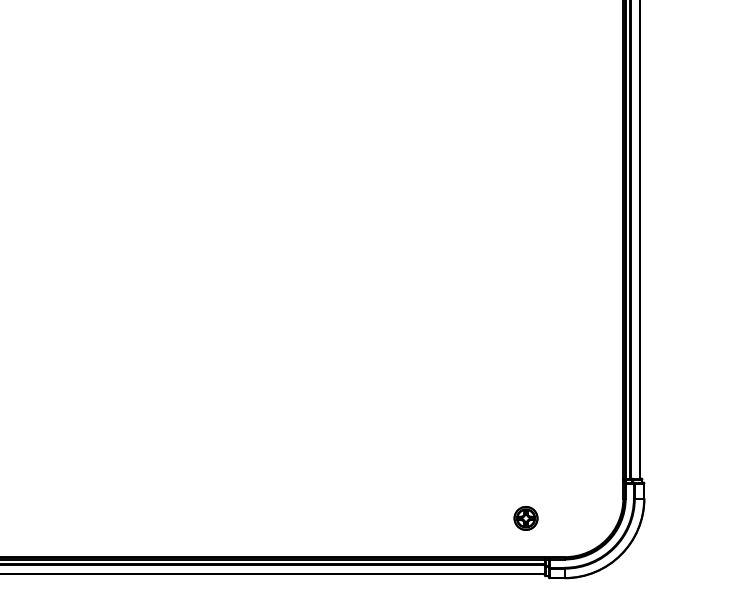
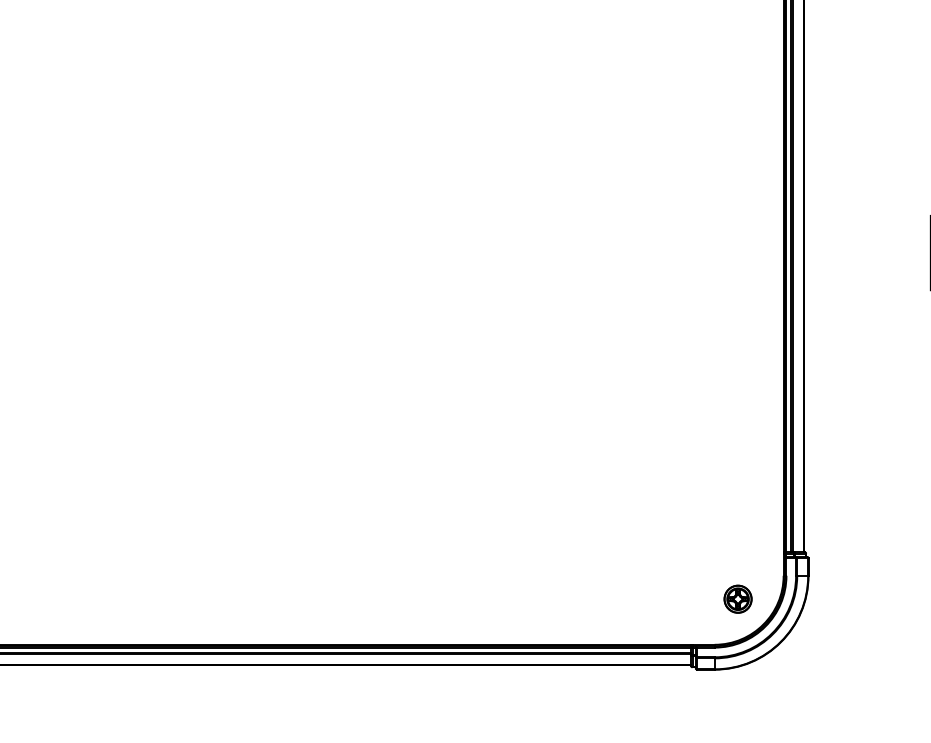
part: (525, 517) -> (737, 598), moved

